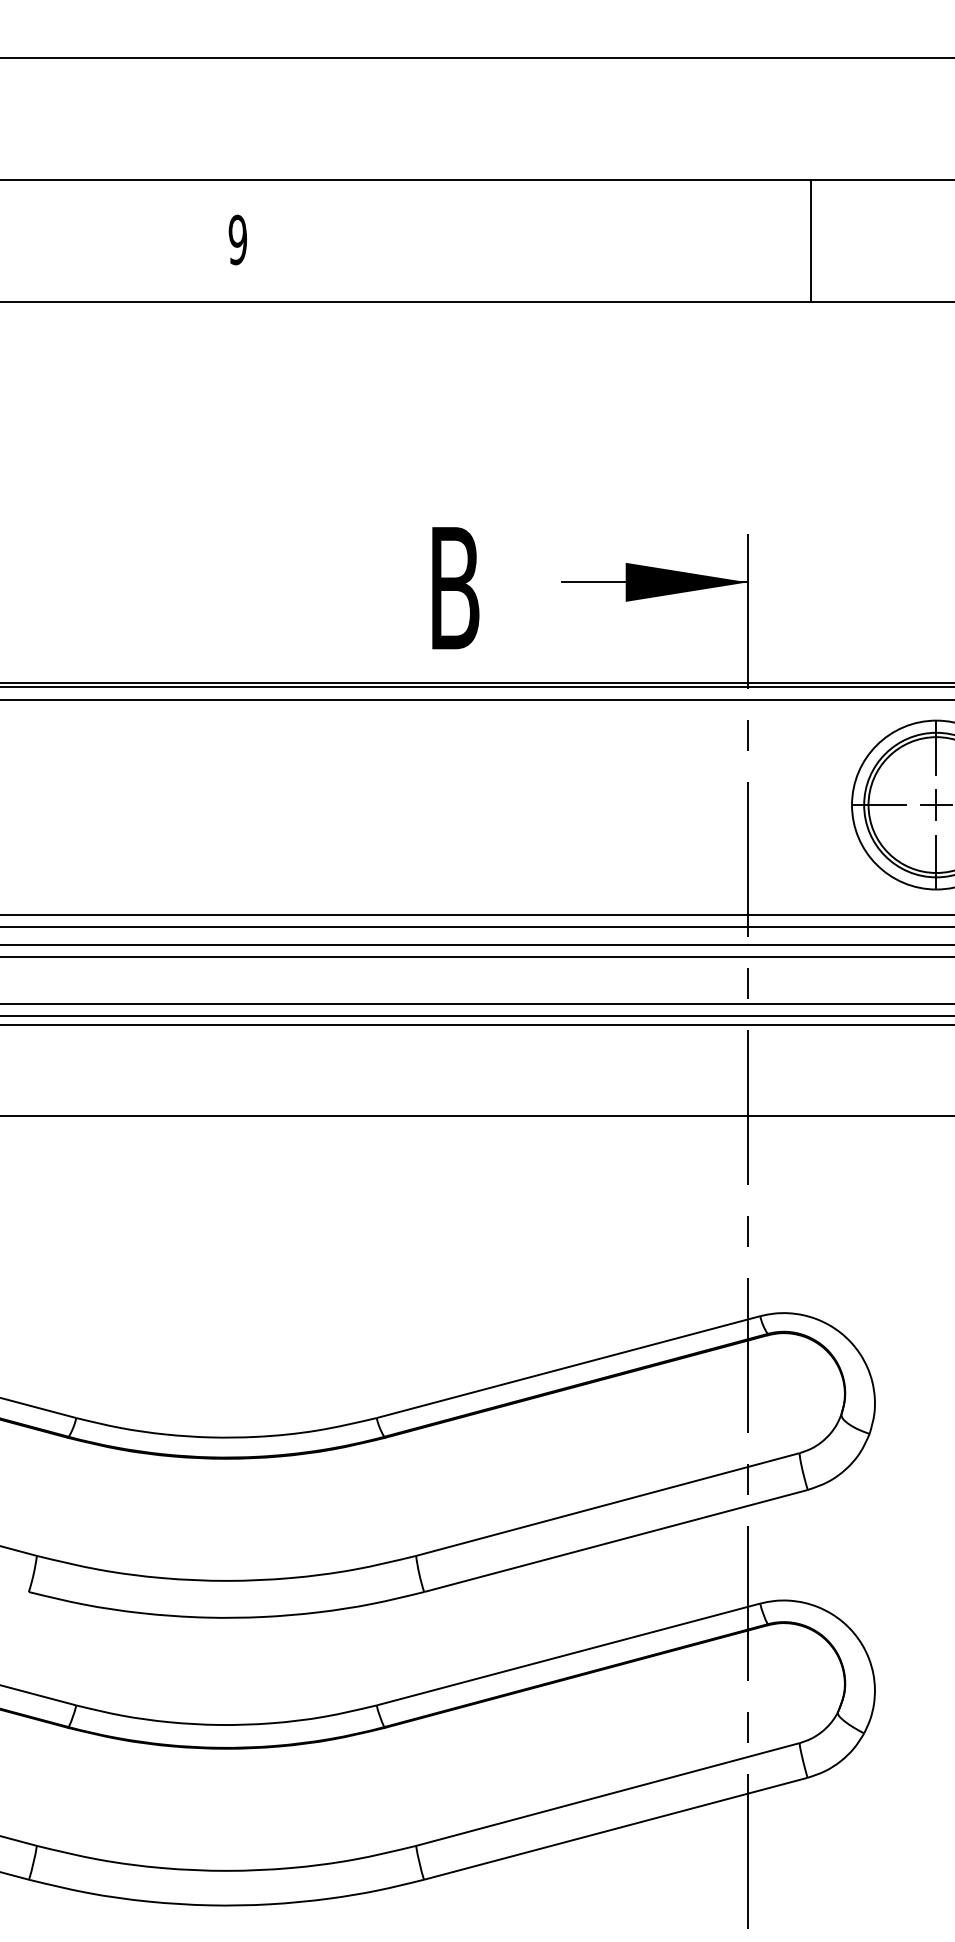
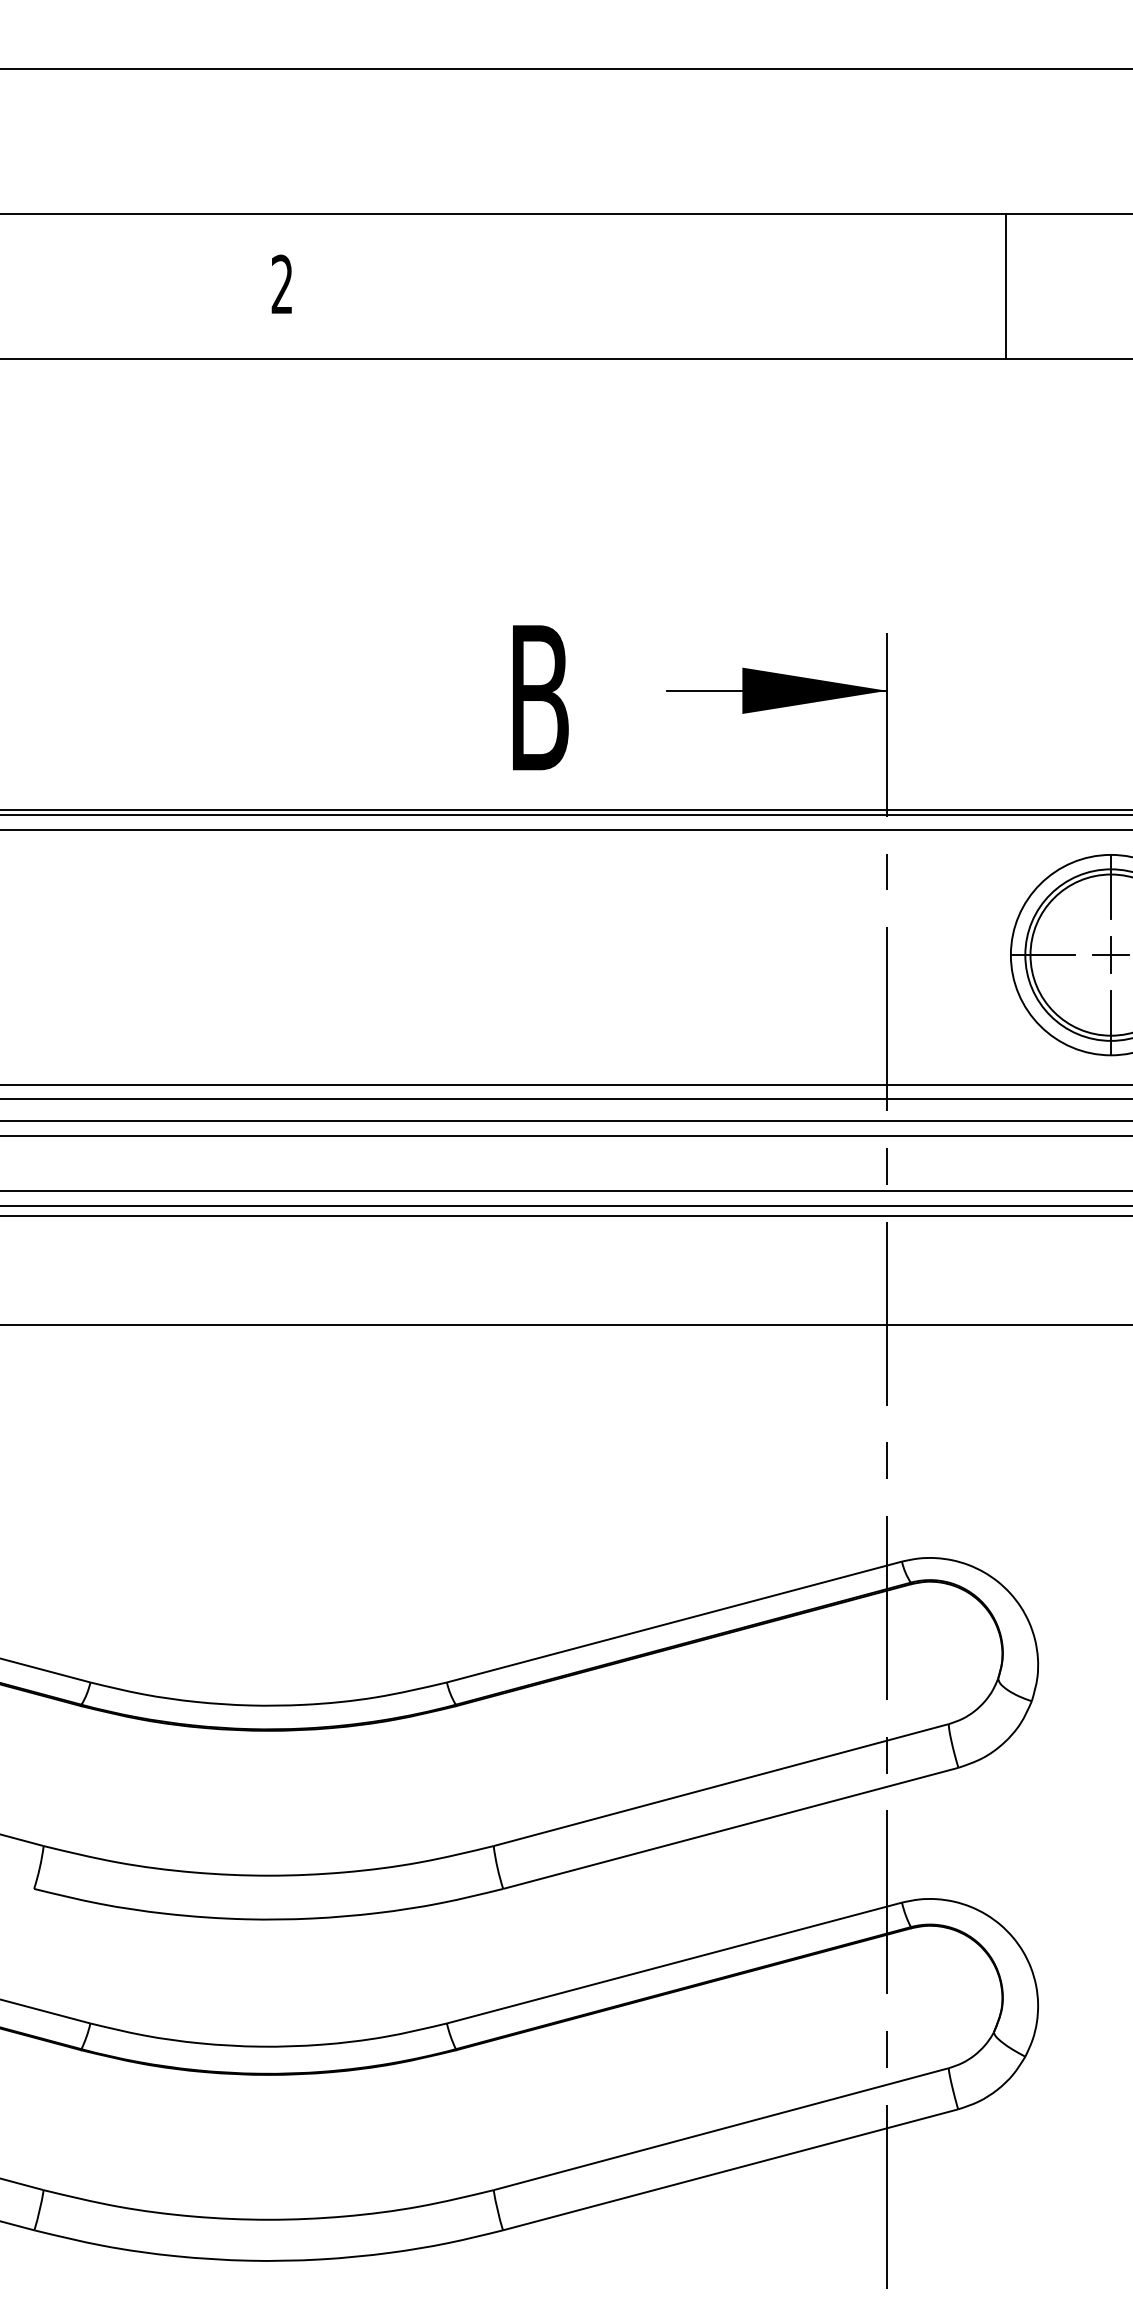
text: (237, 239) -> (281, 284), 9 -> 2
line: (810, 241) -> (1005, 286), moved

